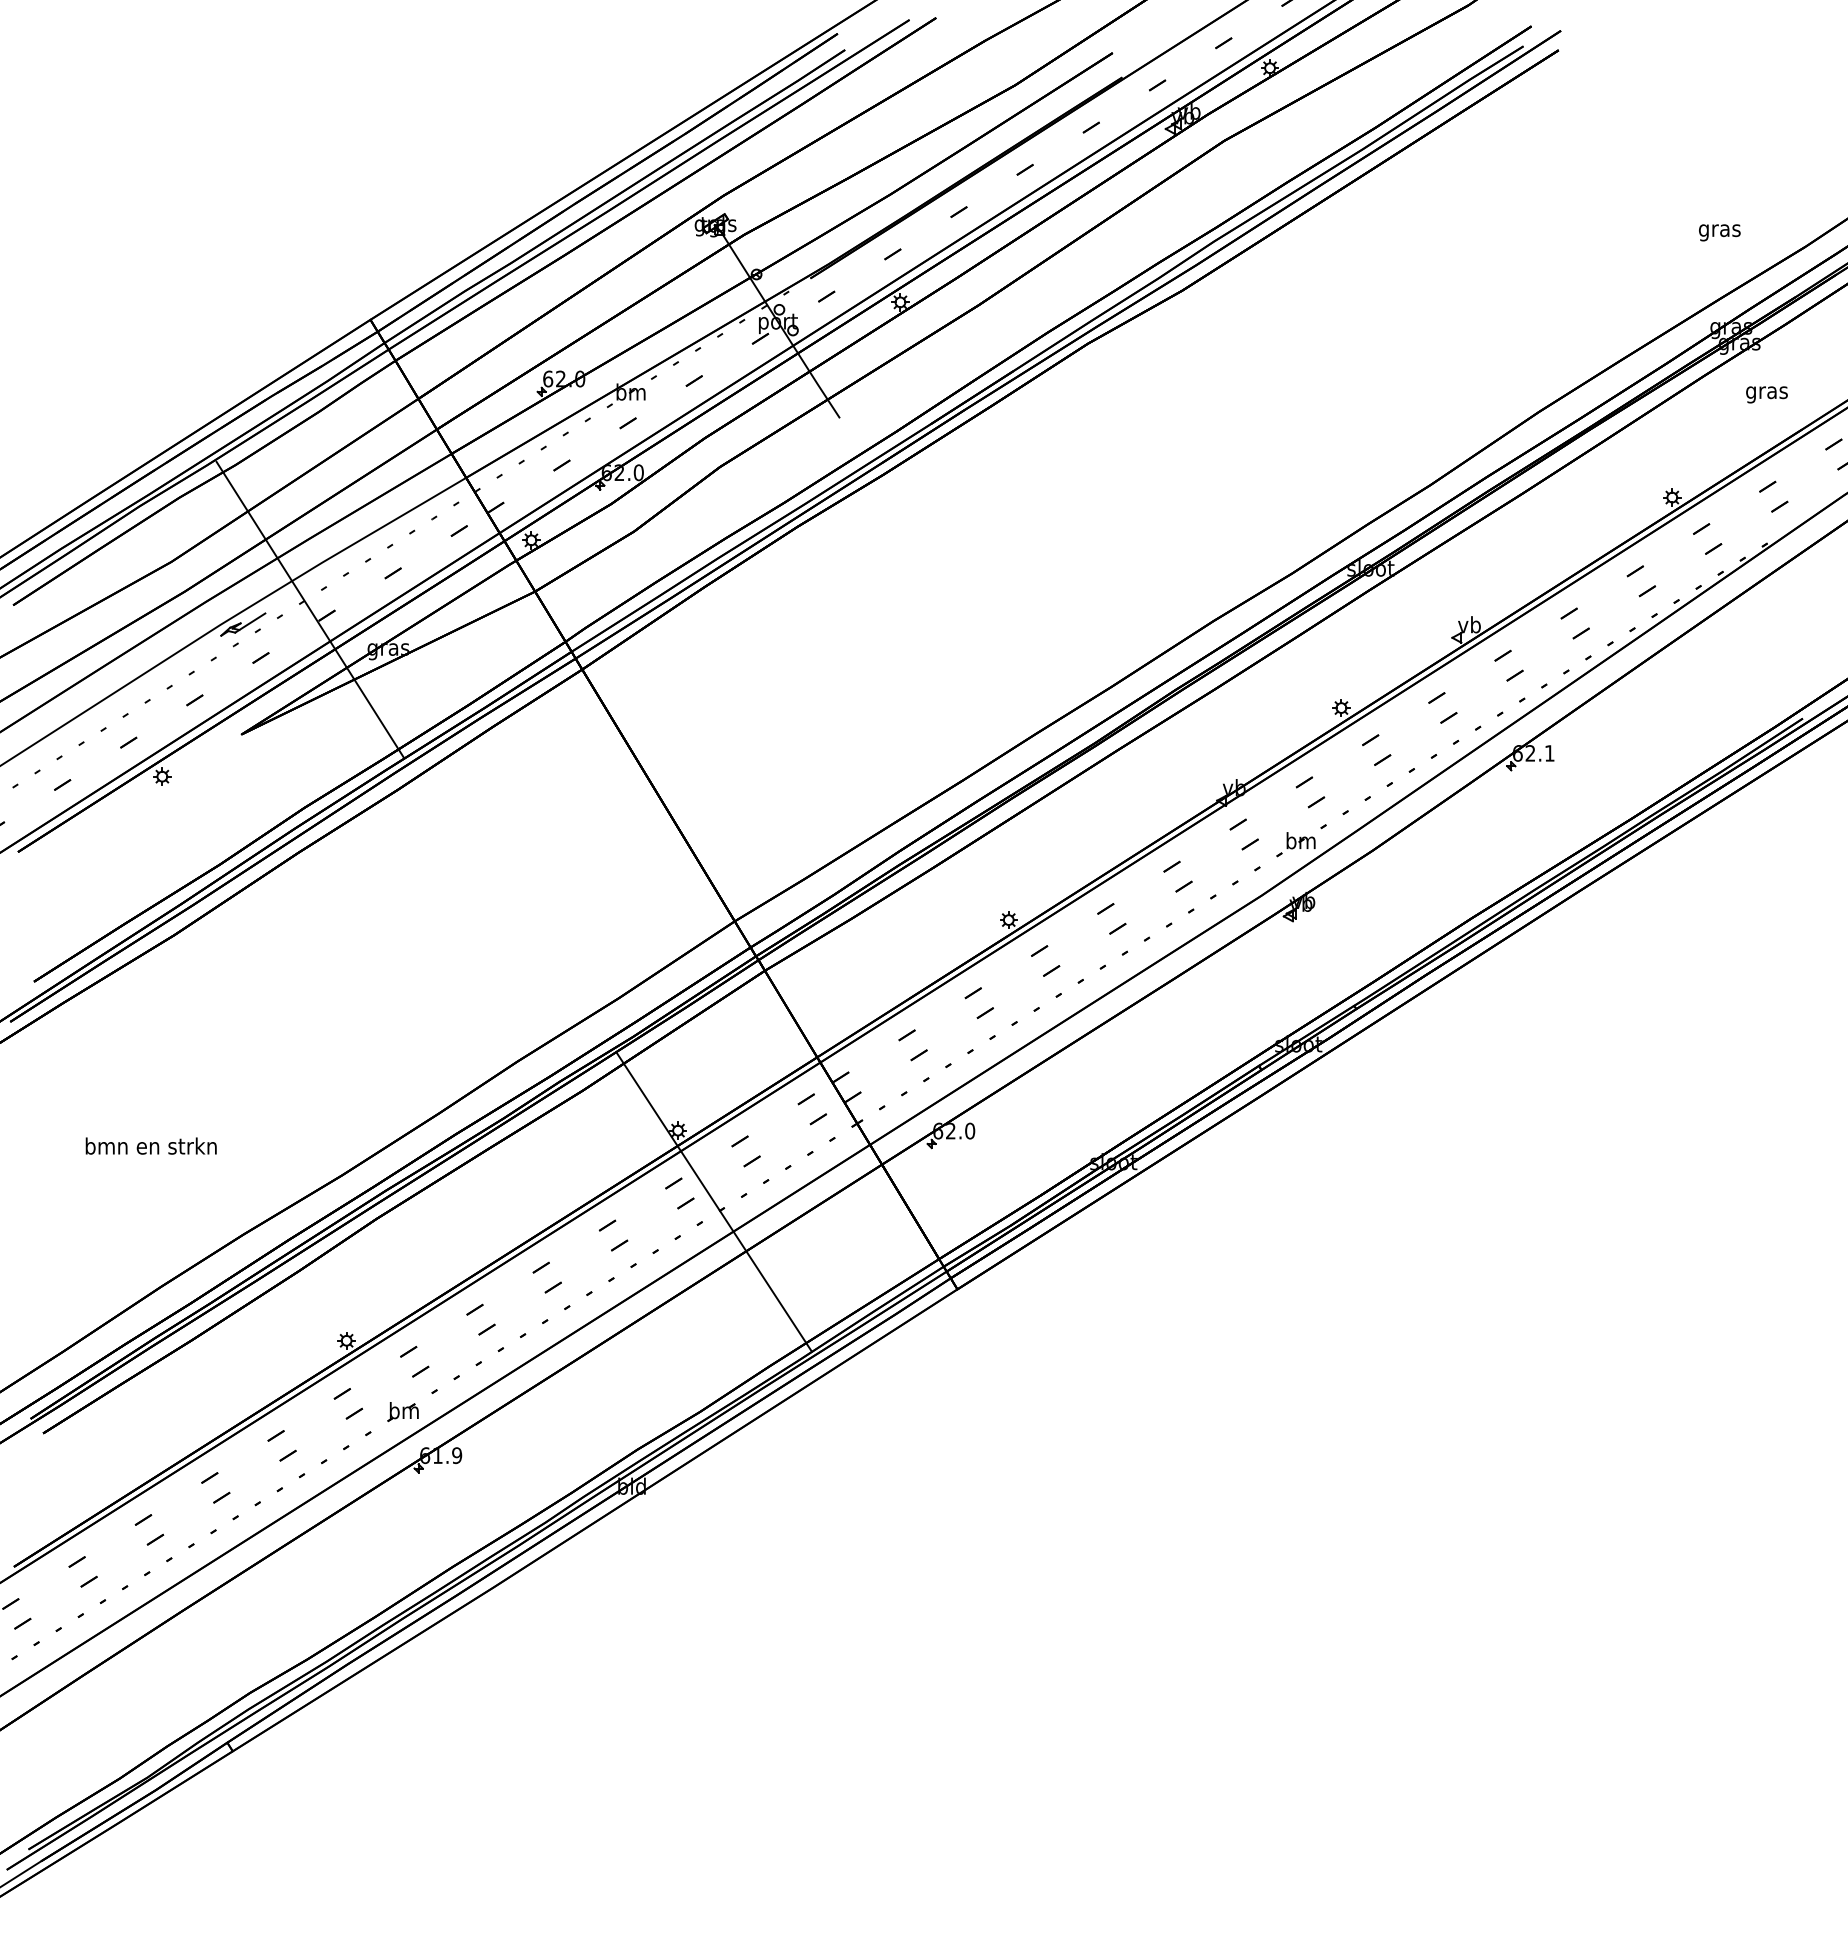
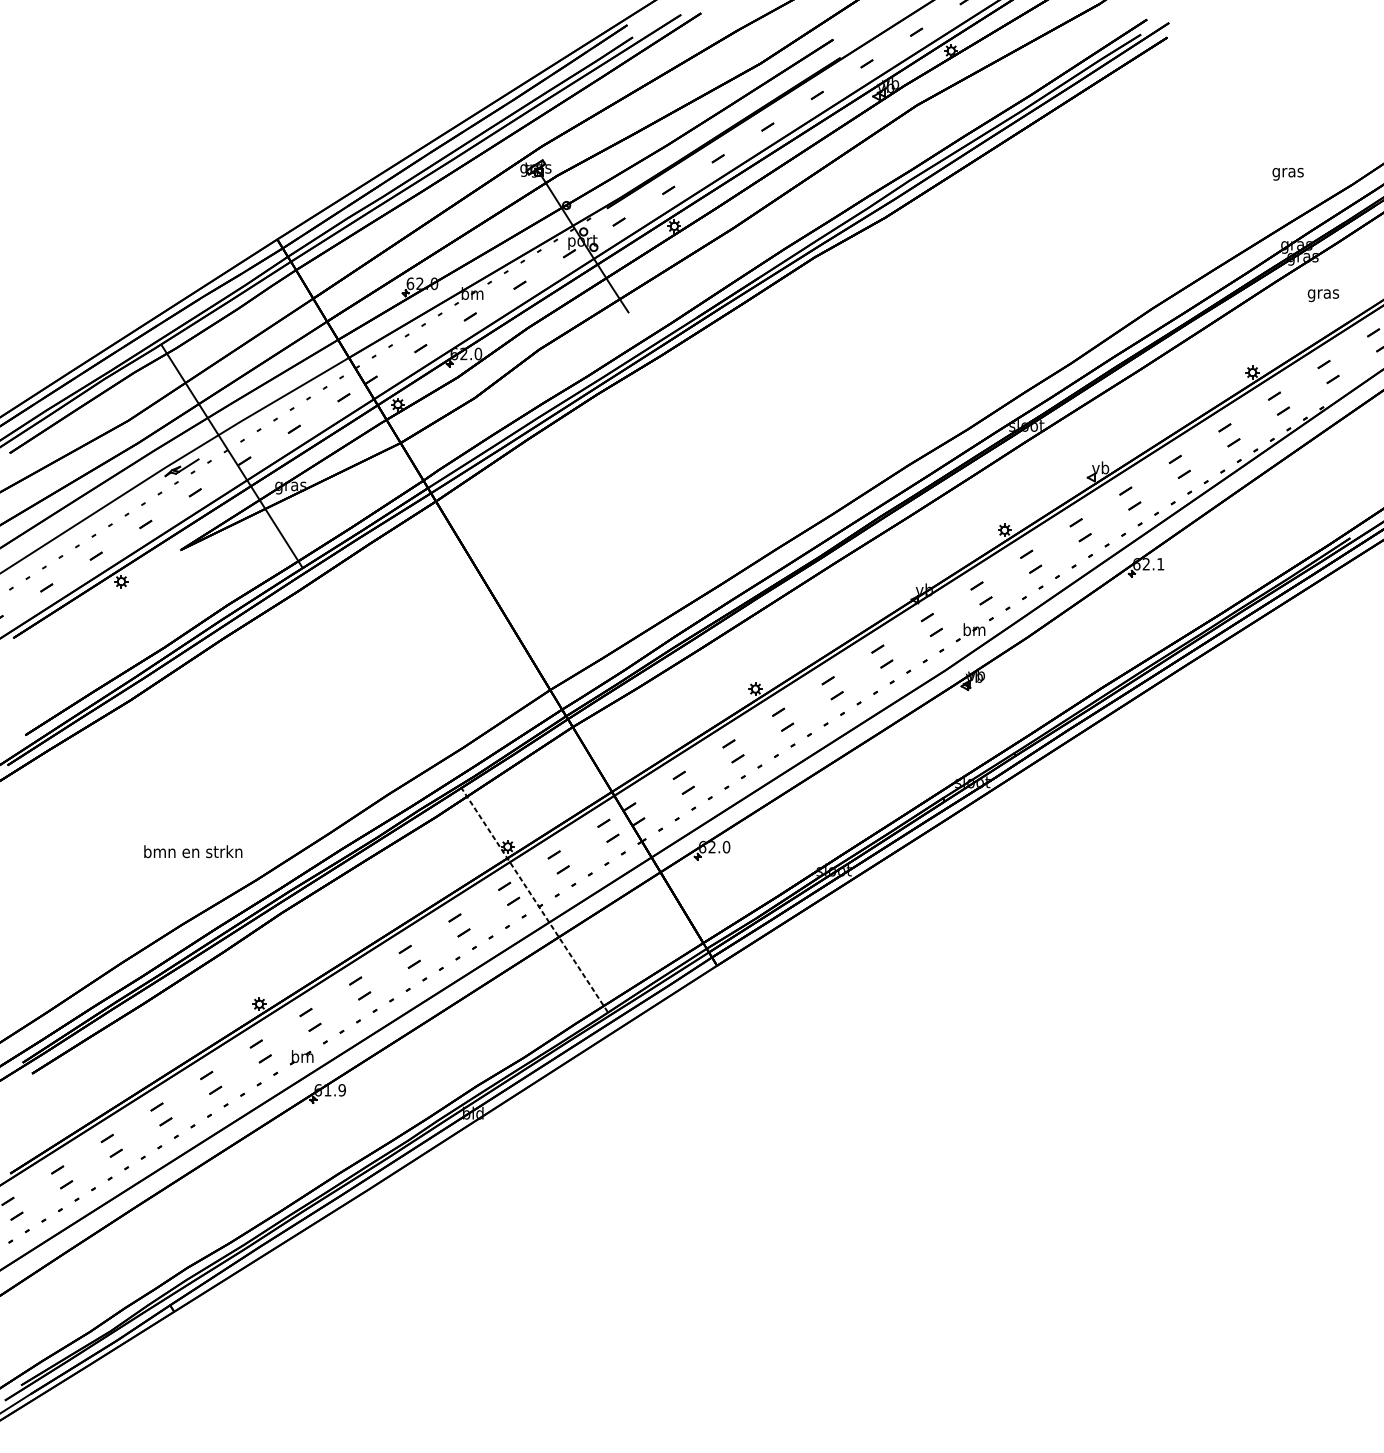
text: (150, 1145) -> (192, 851), moved
line: (714, 1201) -> (535, 899), solid -> dashed

